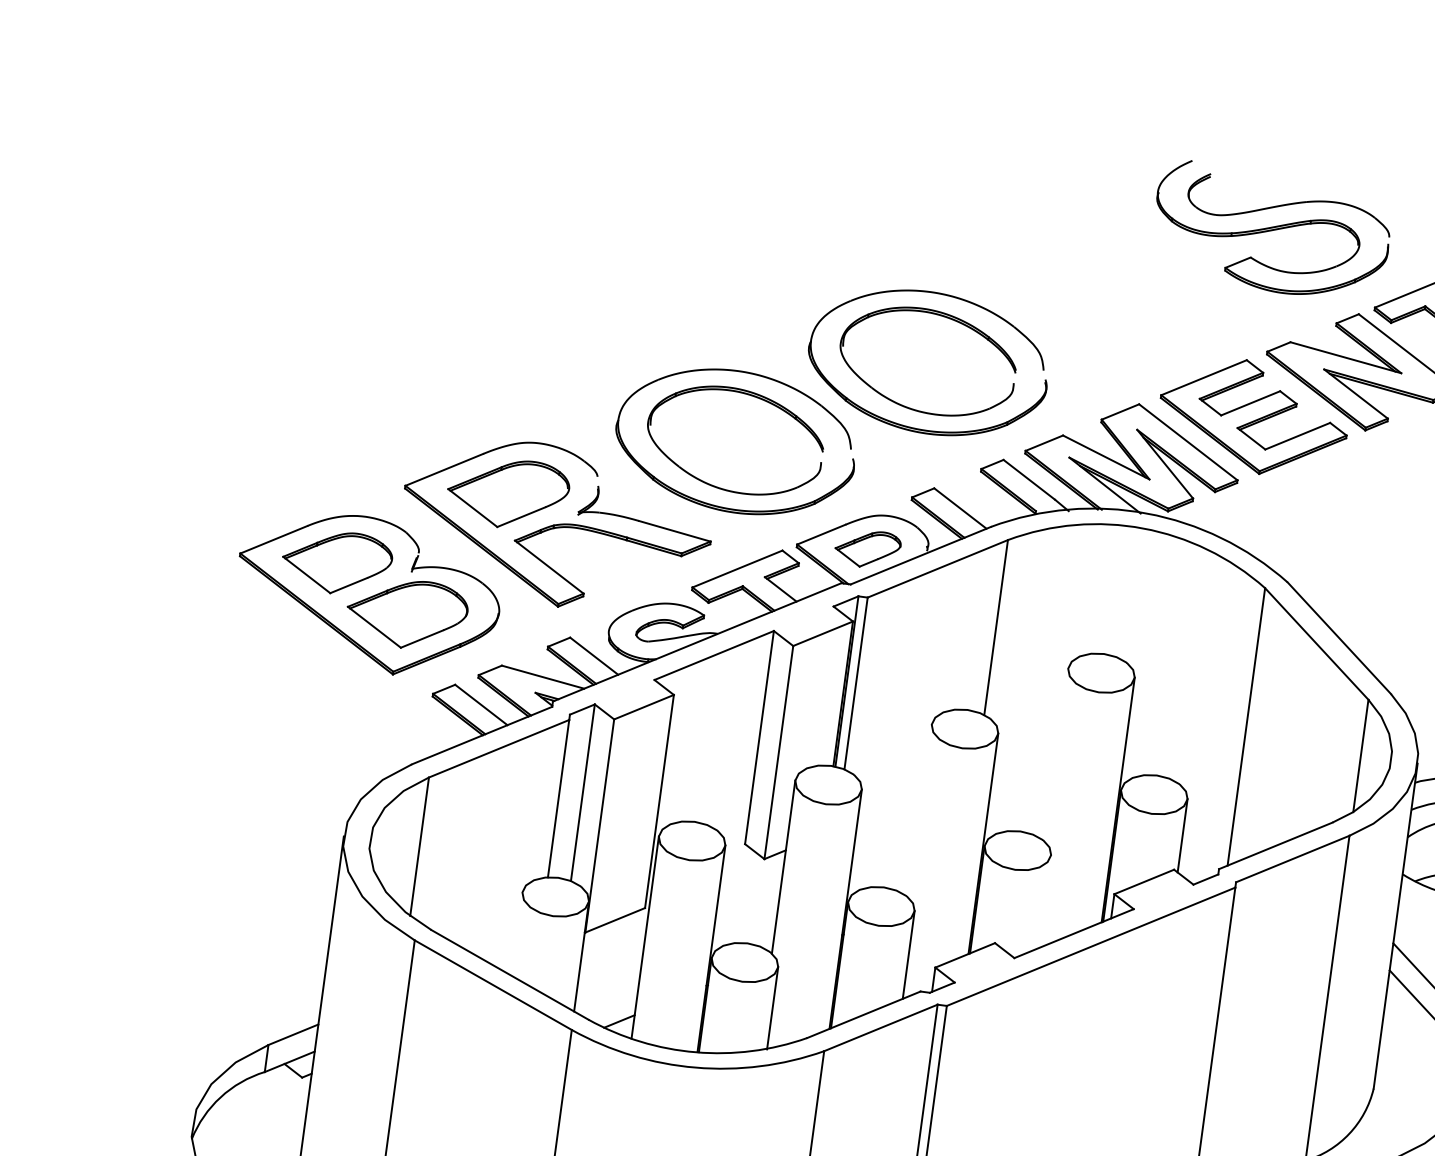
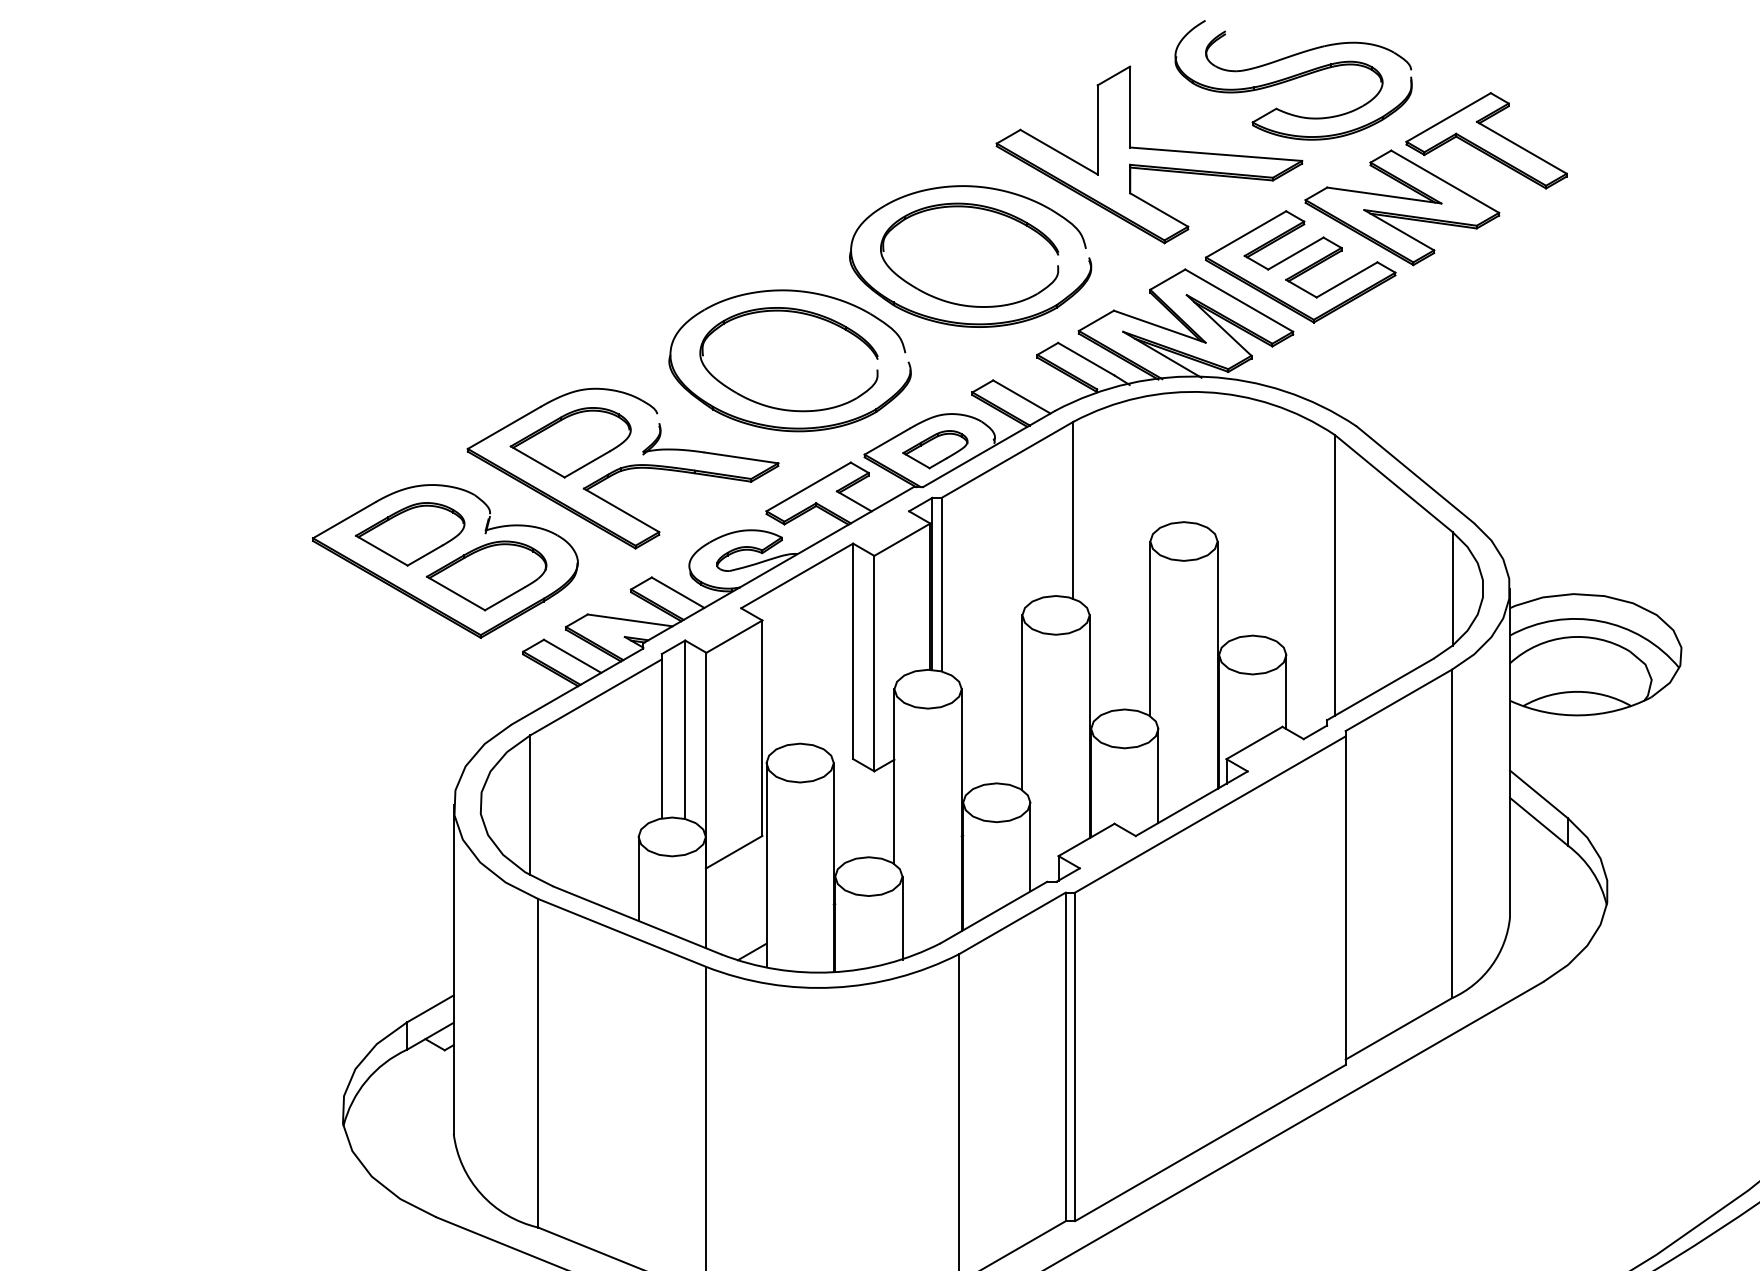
part: (1119, 285) -> (1149, 154), added
line: (1056, 754) -> (1150, 628), added
line: (920, 810) -> (1022, 702), added
line: (1044, 901) -> (1158, 775), added
line: (516, 933) -> (638, 878), added

